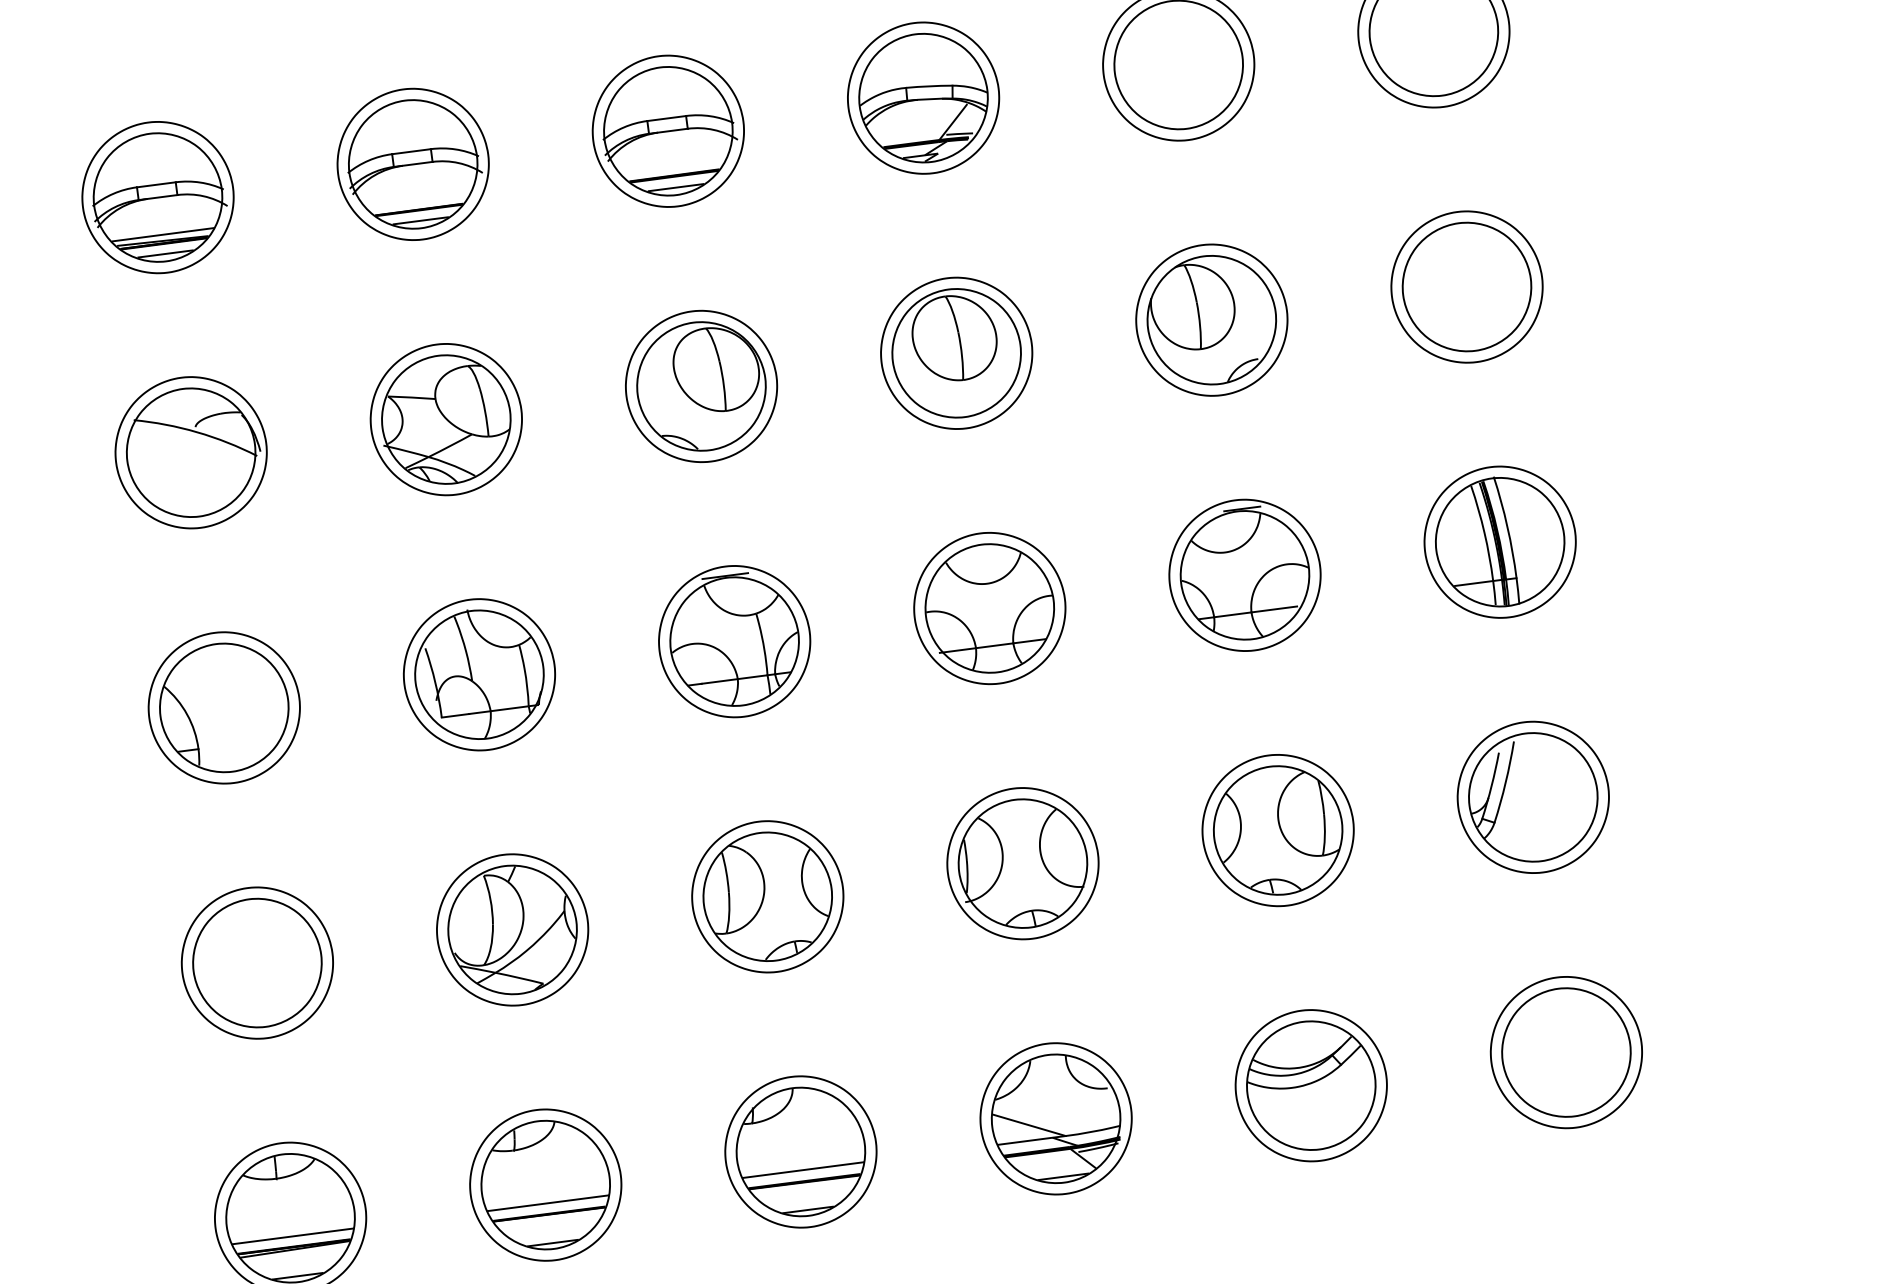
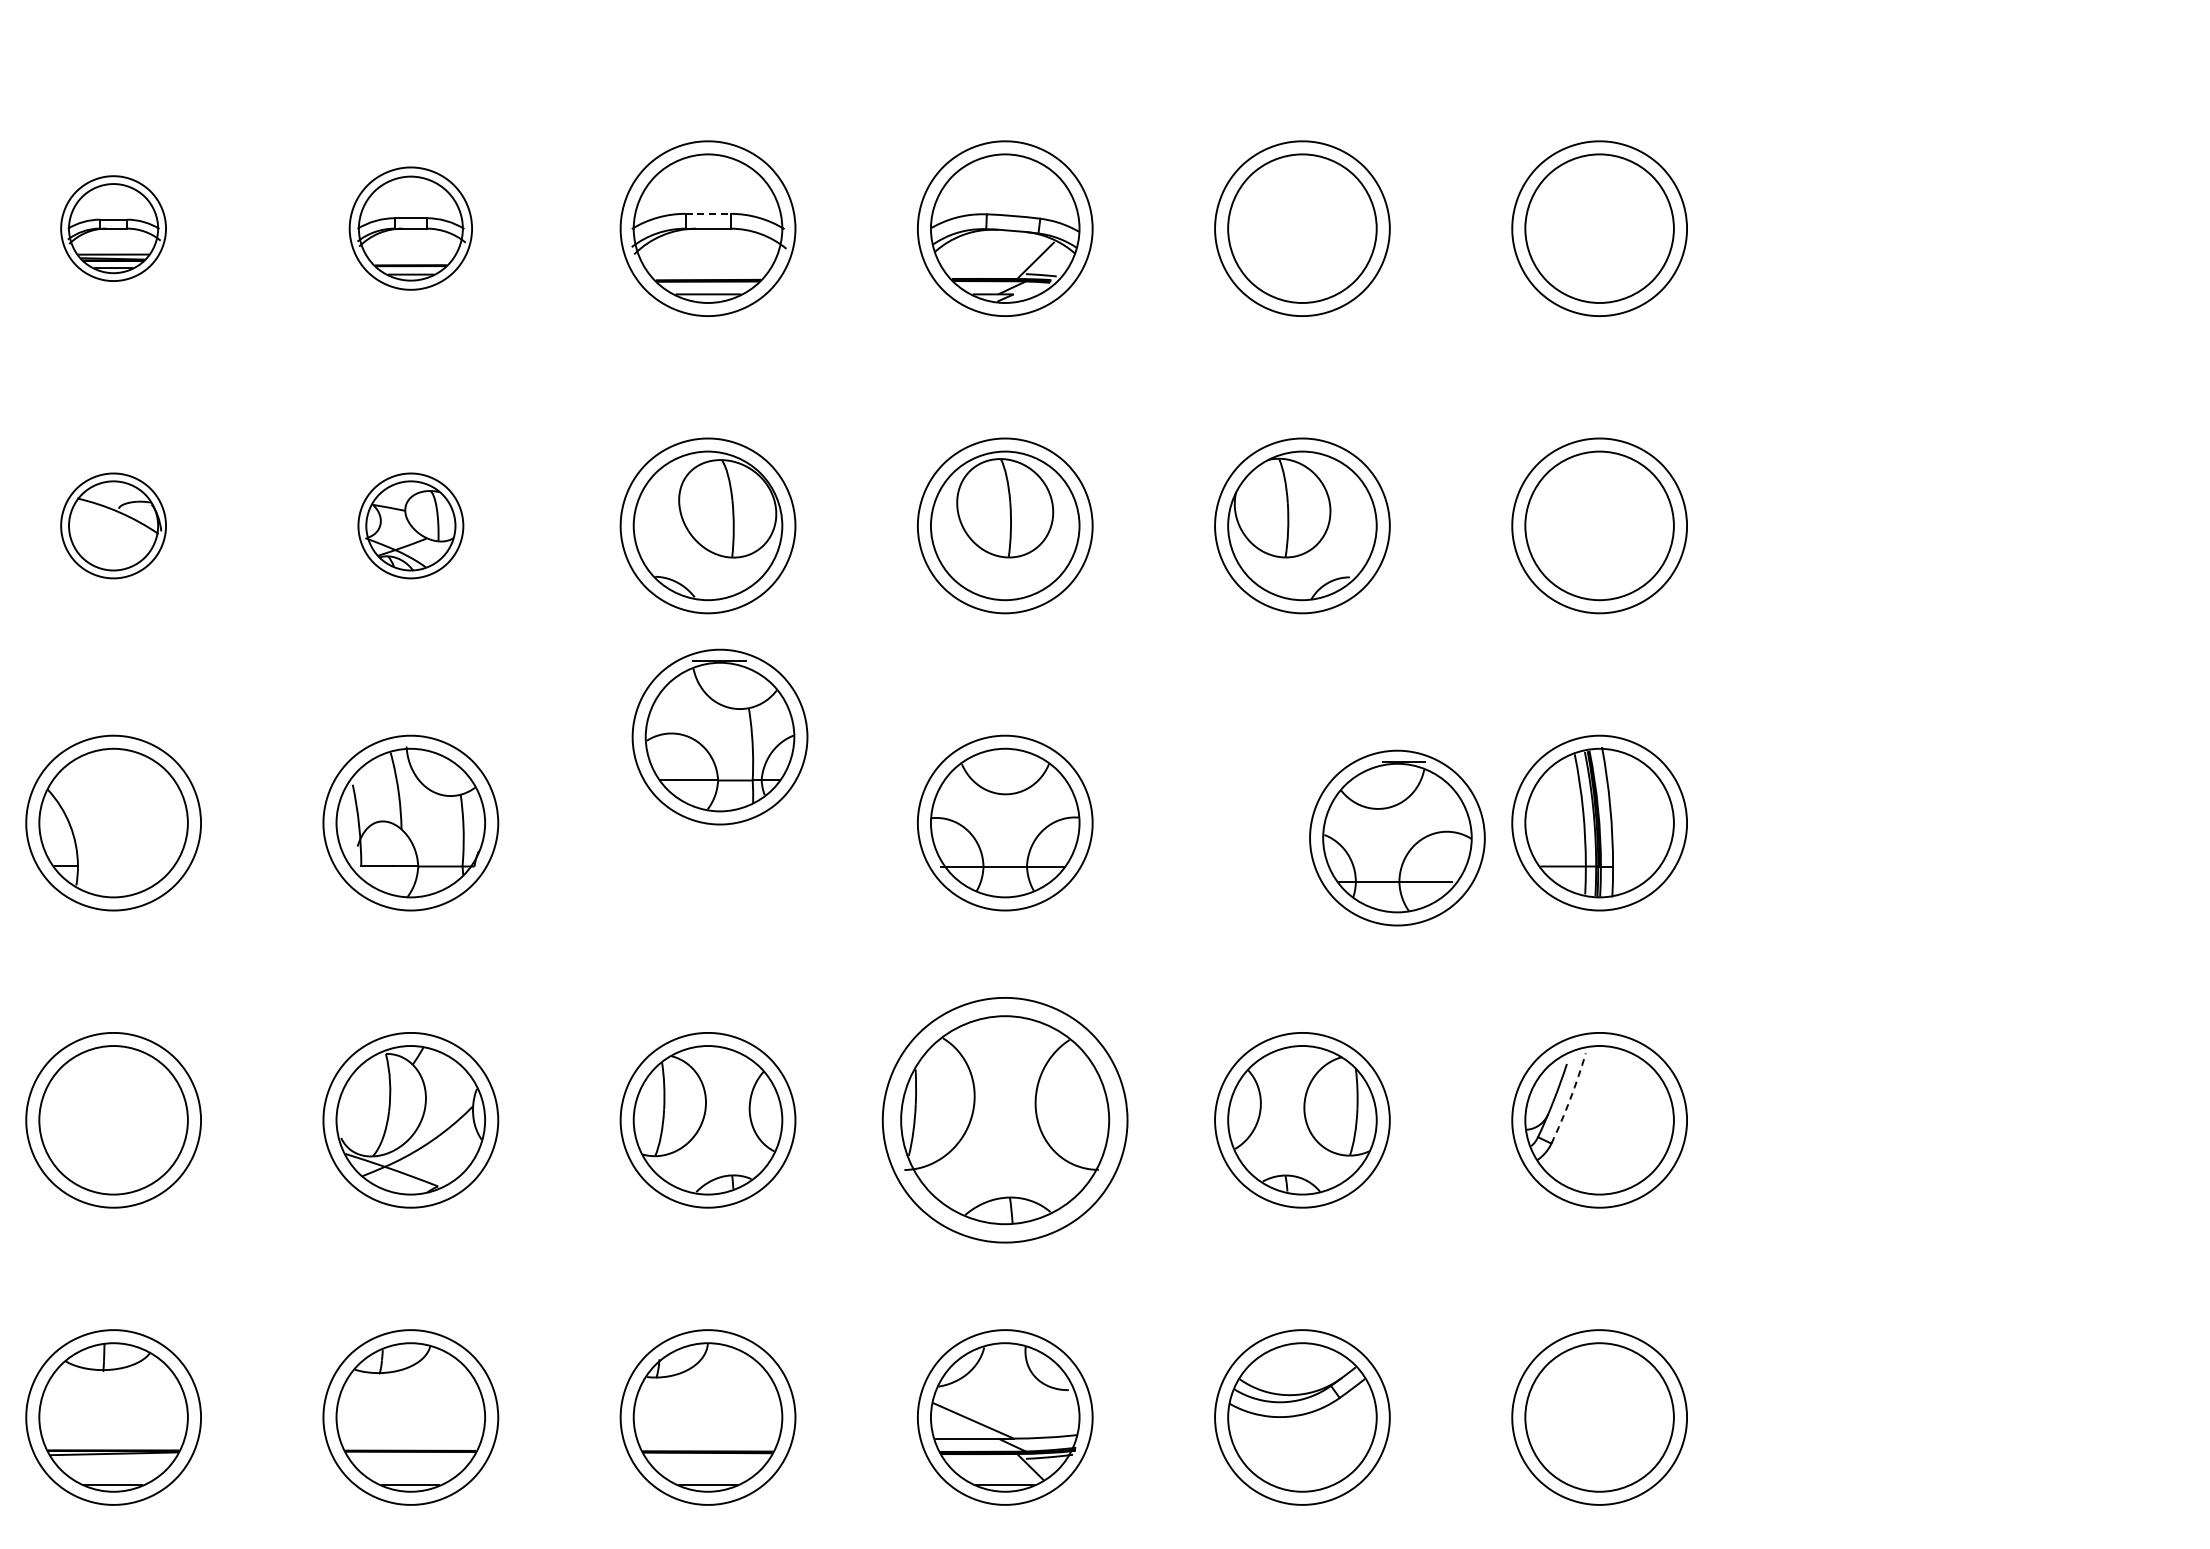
line: (667, 118) -> (708, 213), solid -> dashed
part: (412, 164) -> (410, 228), size x0.7
part: (157, 197) -> (113, 228), size x0.6
part: (446, 419) -> (410, 525), size x0.6
part: (190, 452) -> (113, 525), size x0.6
part: (1244, 574) -> (1397, 837), moved
part: (734, 641) -> (719, 736), moved
arc: (1505, 782) -> (1570, 1099), solid -> dashed
part: (1023, 863) -> (1005, 1120), size x1.4
line: (802, 1170) -> (707, 1438), removed
line: (547, 1203) -> (410, 1438), removed
line: (292, 1236) -> (113, 1438), removed

